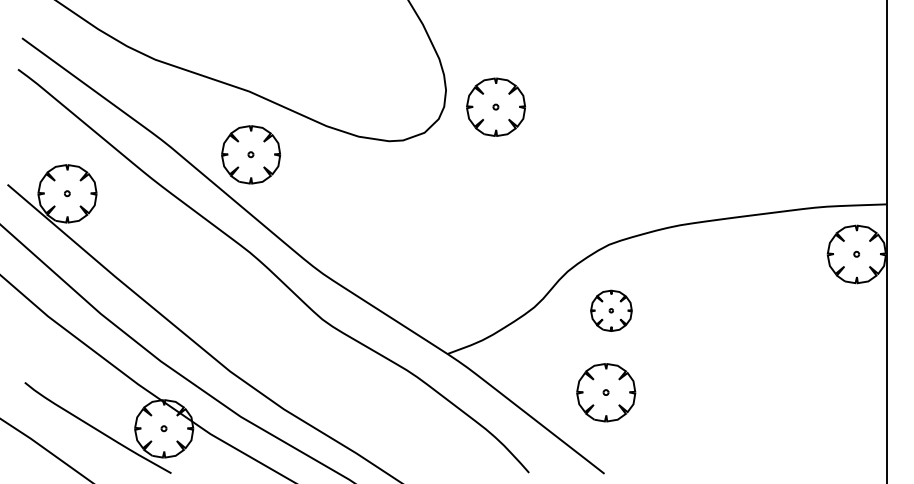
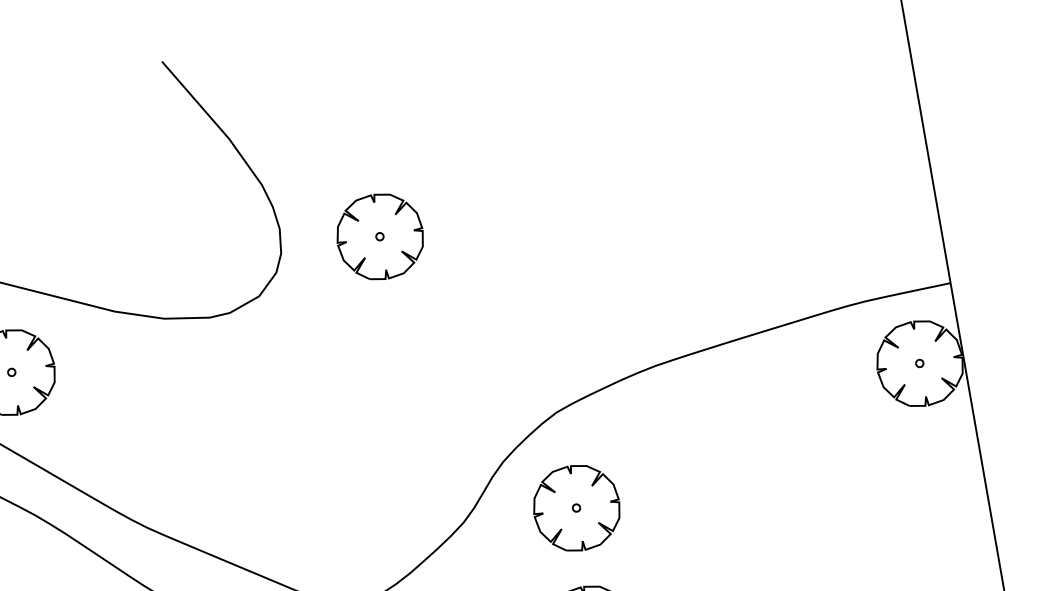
part: (495, 106) -> (379, 235), moved
part: (611, 310) -> (576, 507), size x1.43

